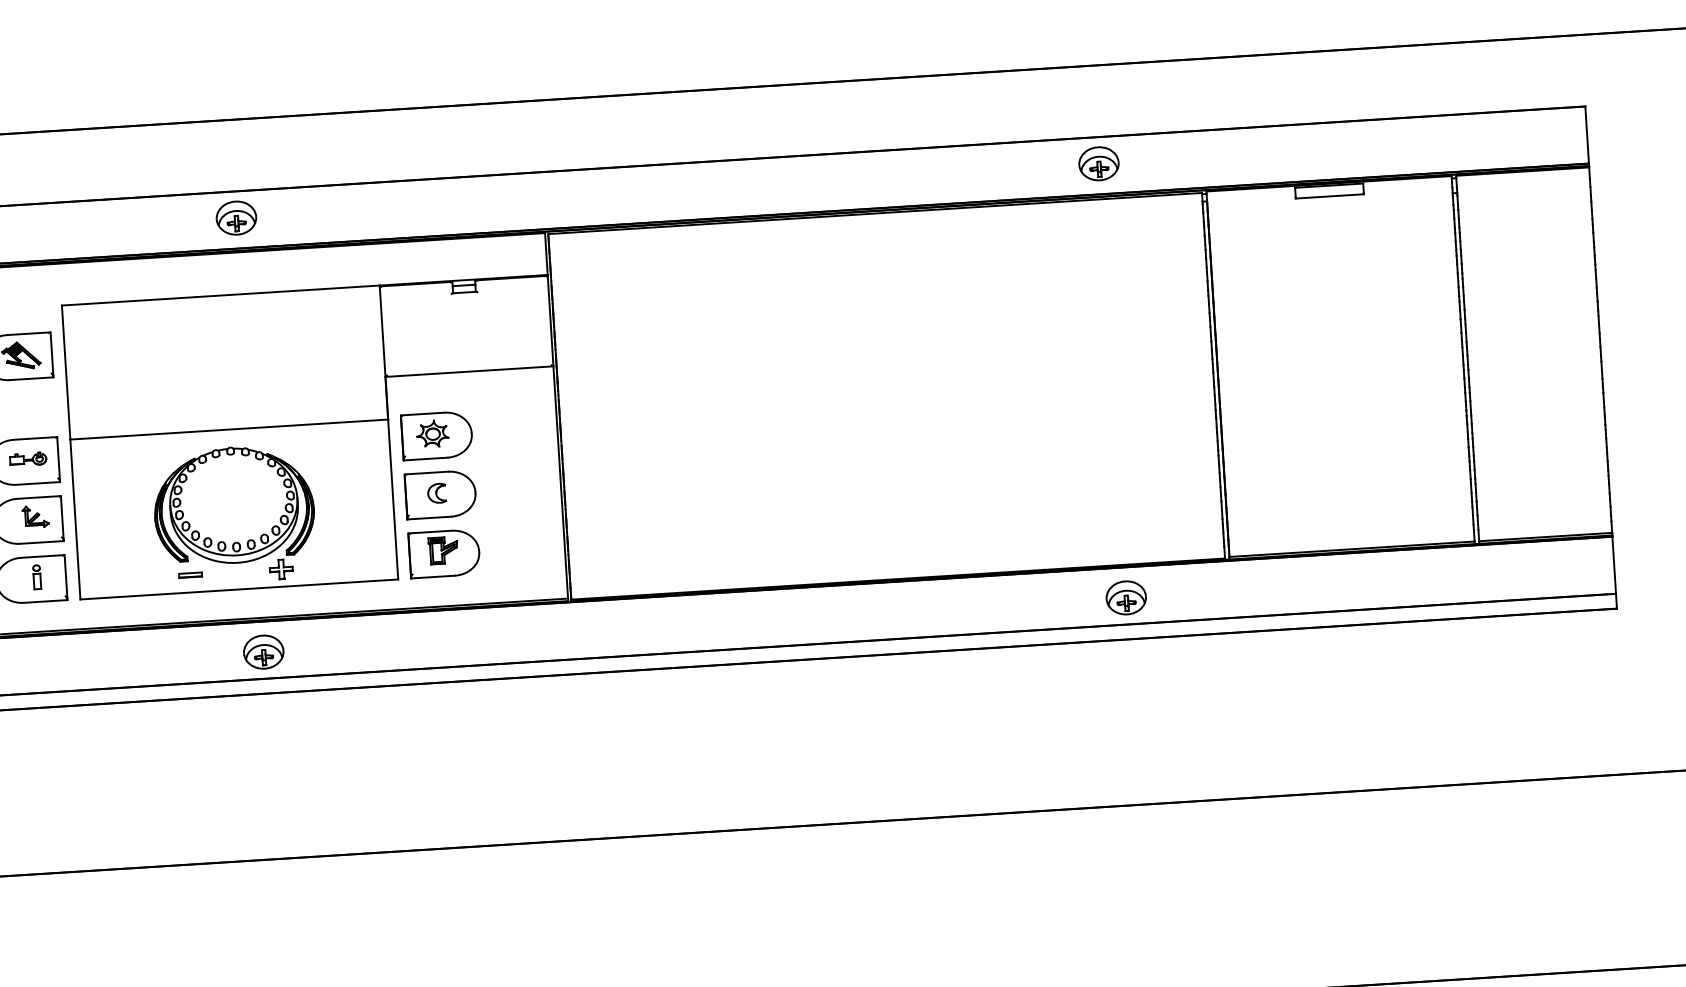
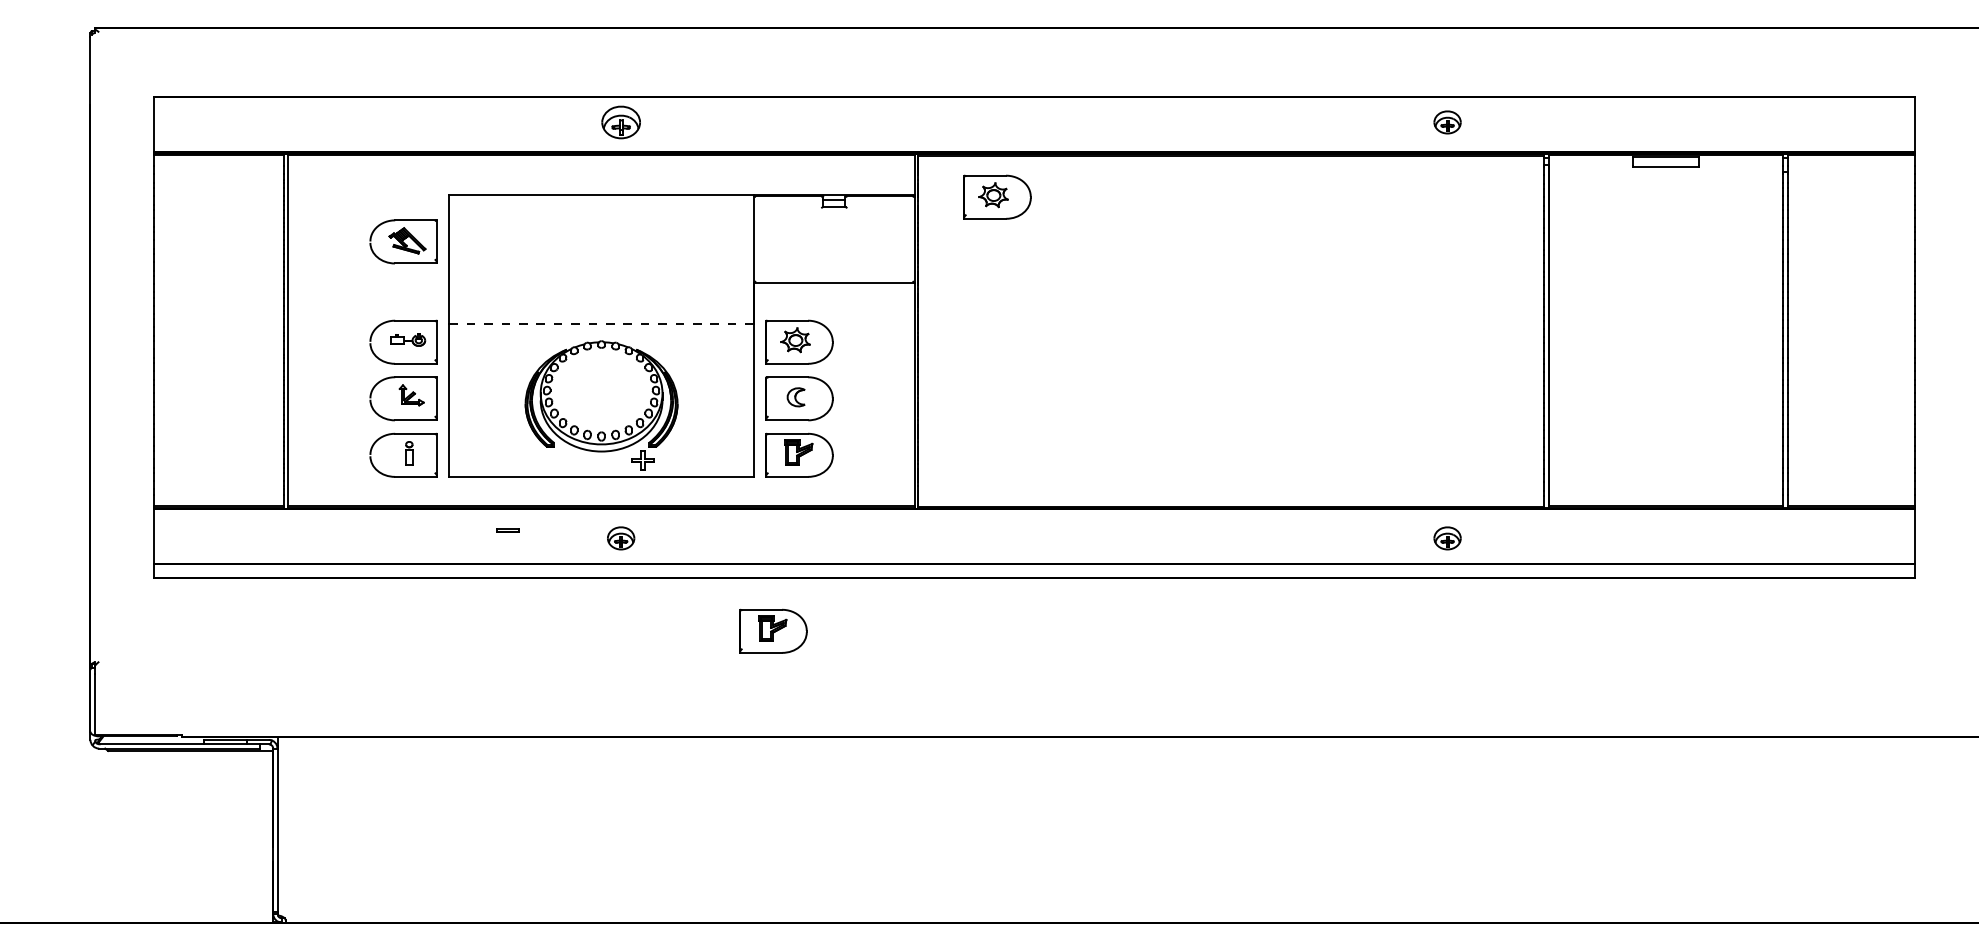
part: (1098, 163) -> (1447, 122), size x0.7
part: (634, 270) -> (997, 196), added
line: (230, 429) -> (602, 323), solid -> dashed
line: (190, 574) -> (507, 529), moved
part: (1126, 598) -> (1447, 538), size x0.7
part: (263, 652) -> (620, 538), size x0.7
part: (428, 738) -> (773, 630), added

